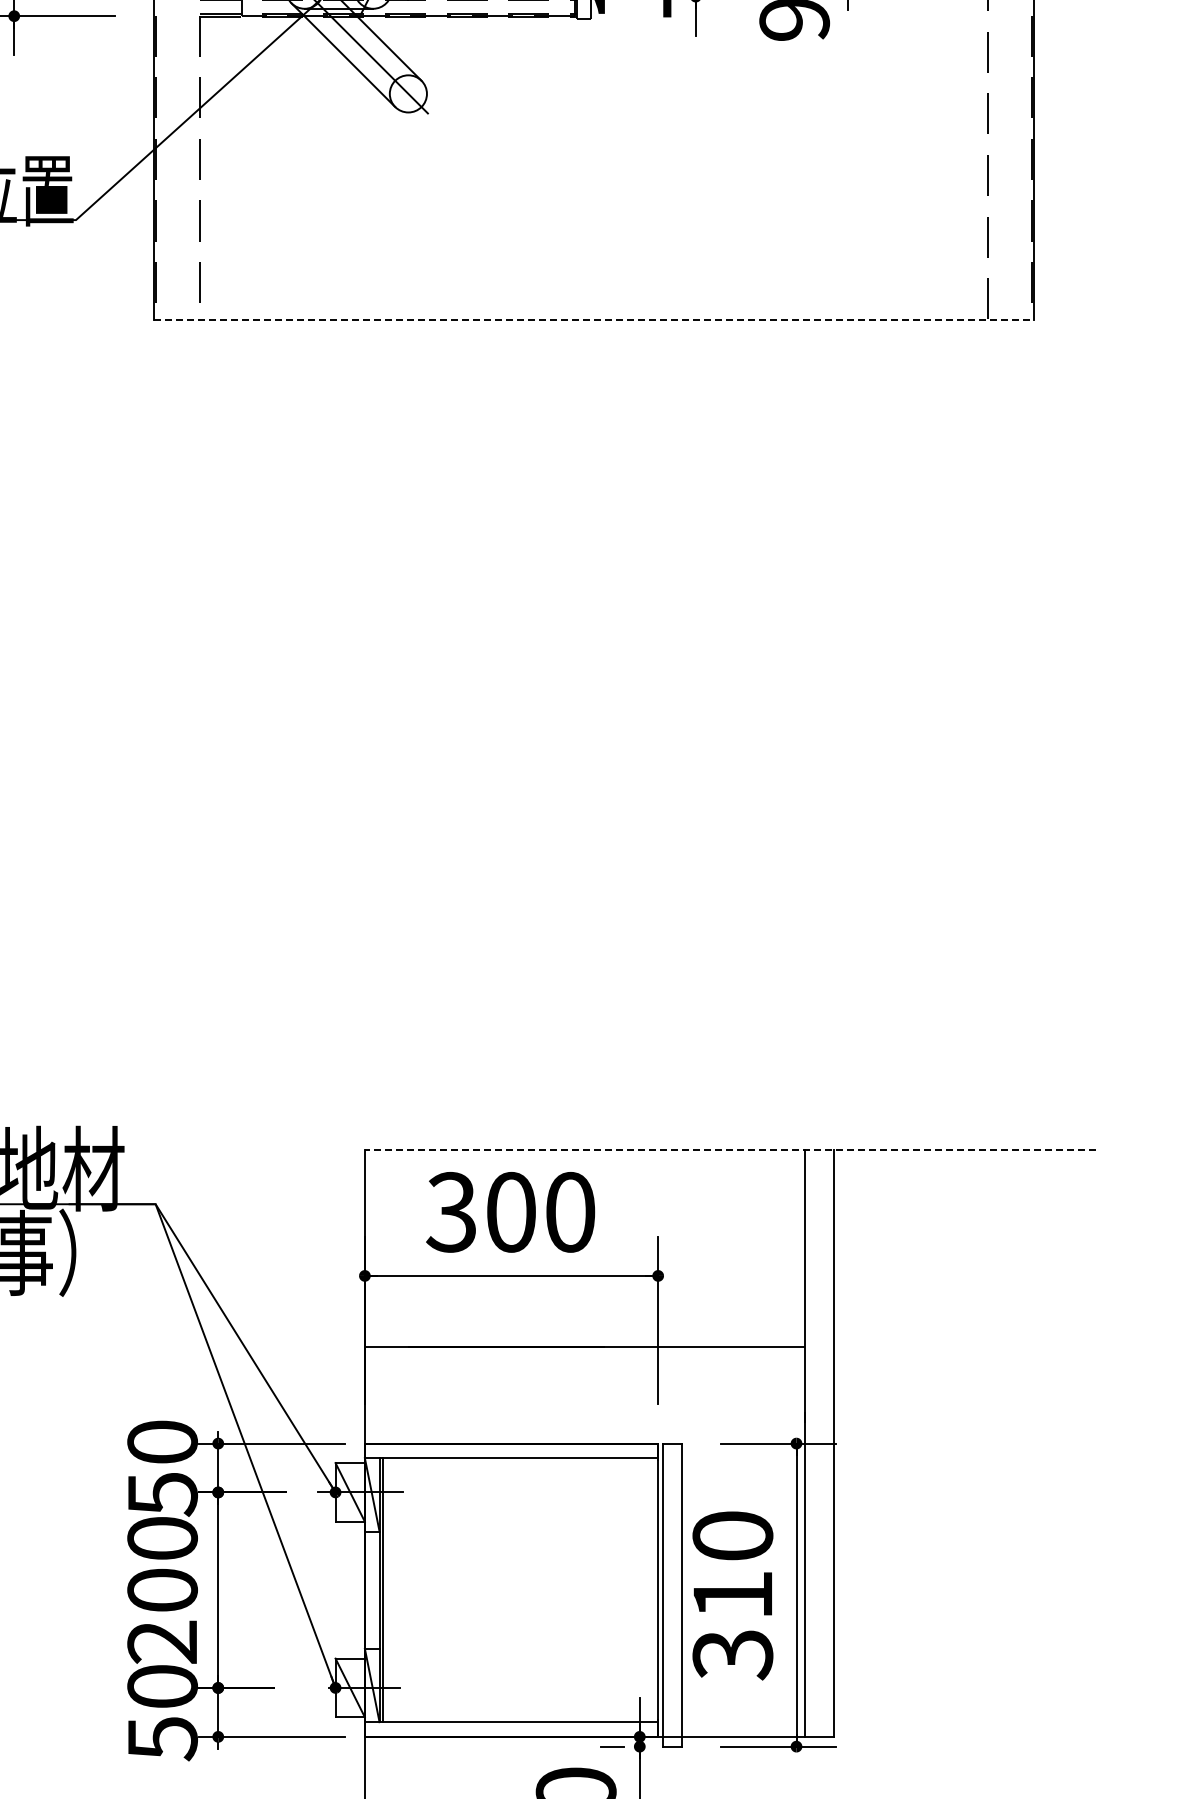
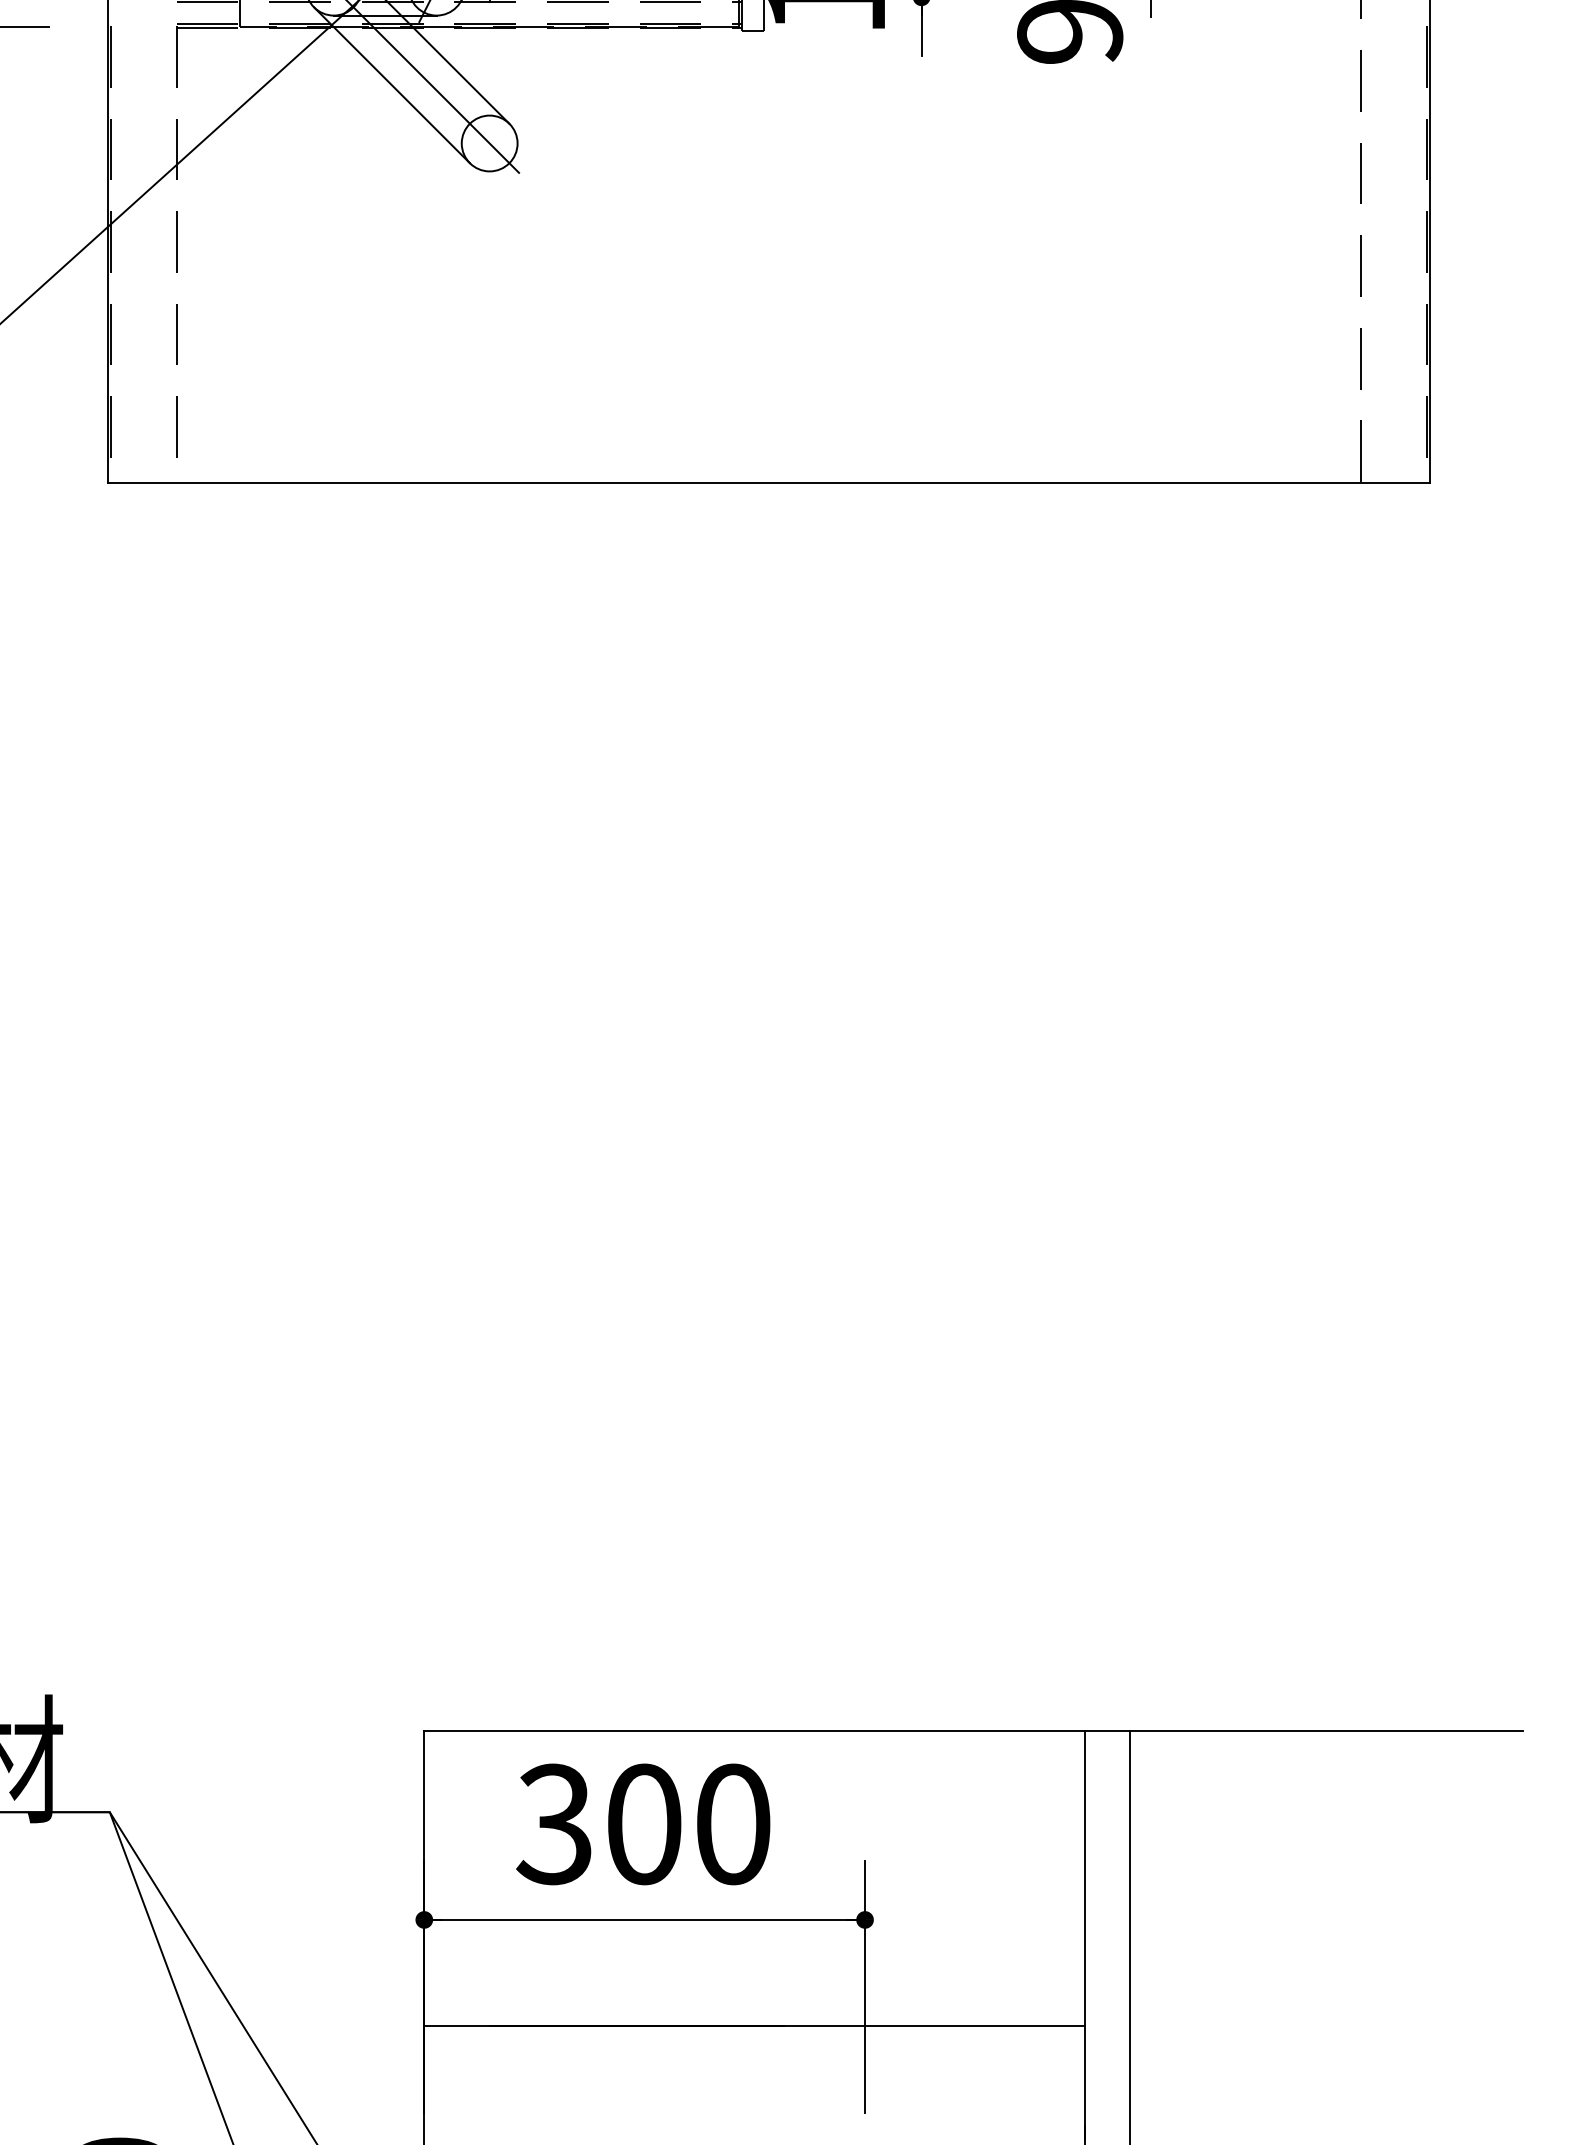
line: (594, 319) -> (769, 482), dashed -> solid
line: (730, 1150) -> (973, 1731), dashed -> solid

